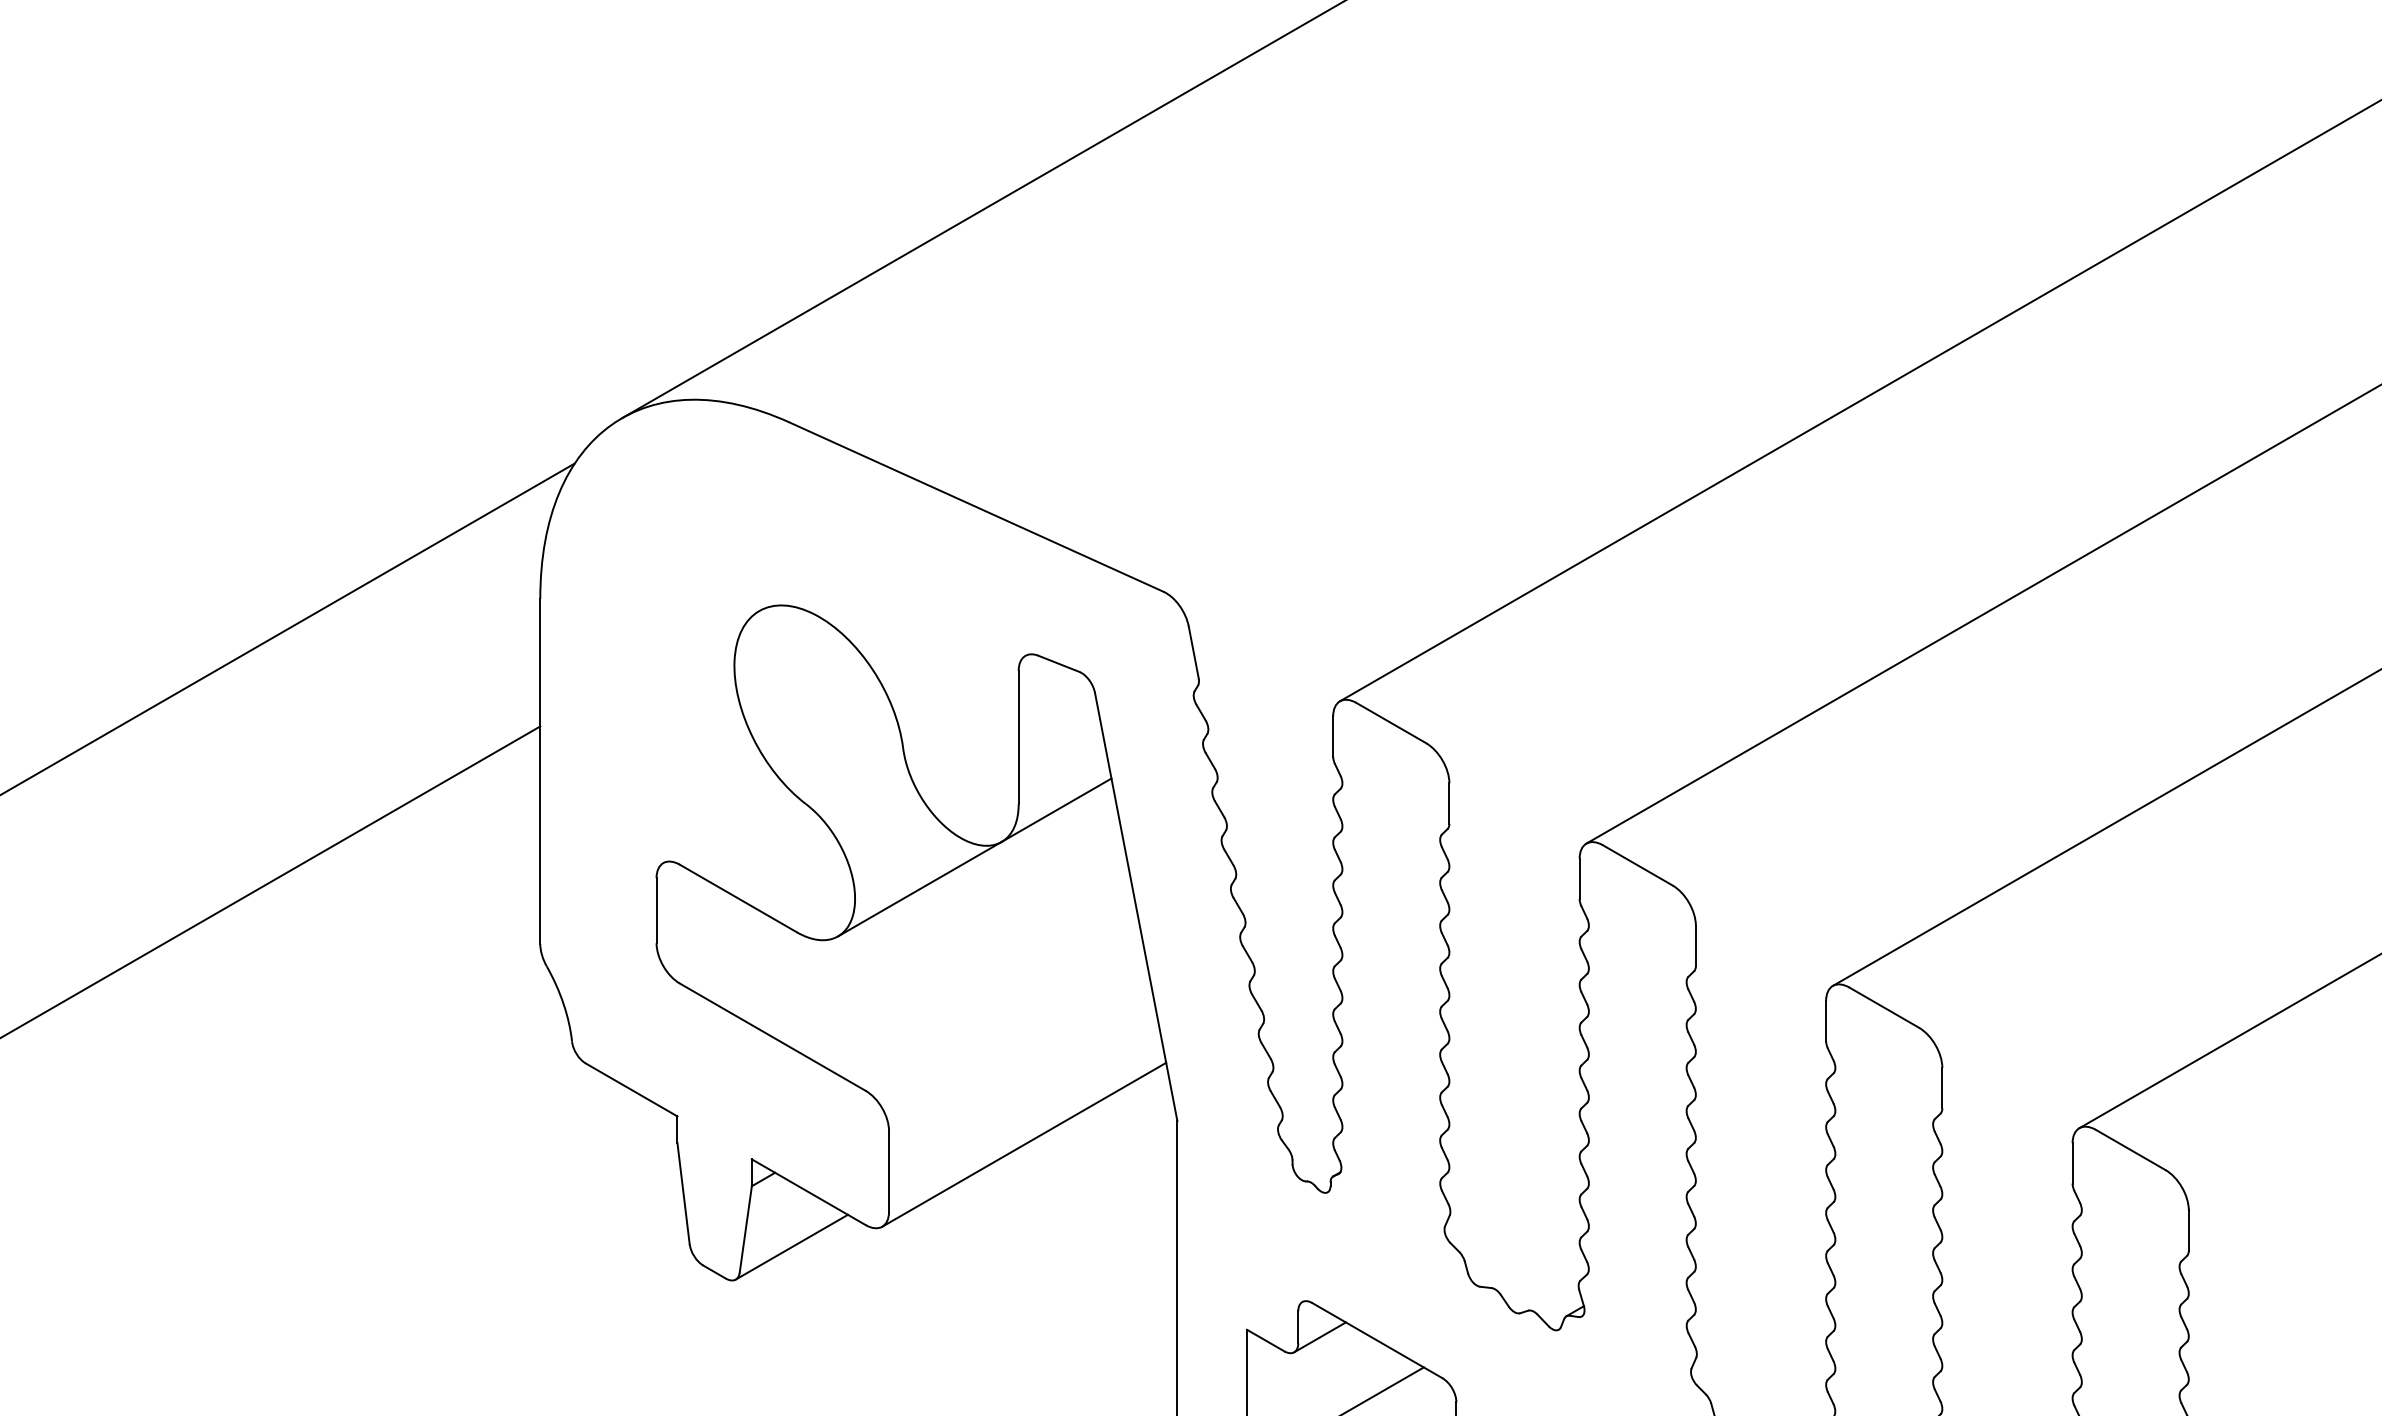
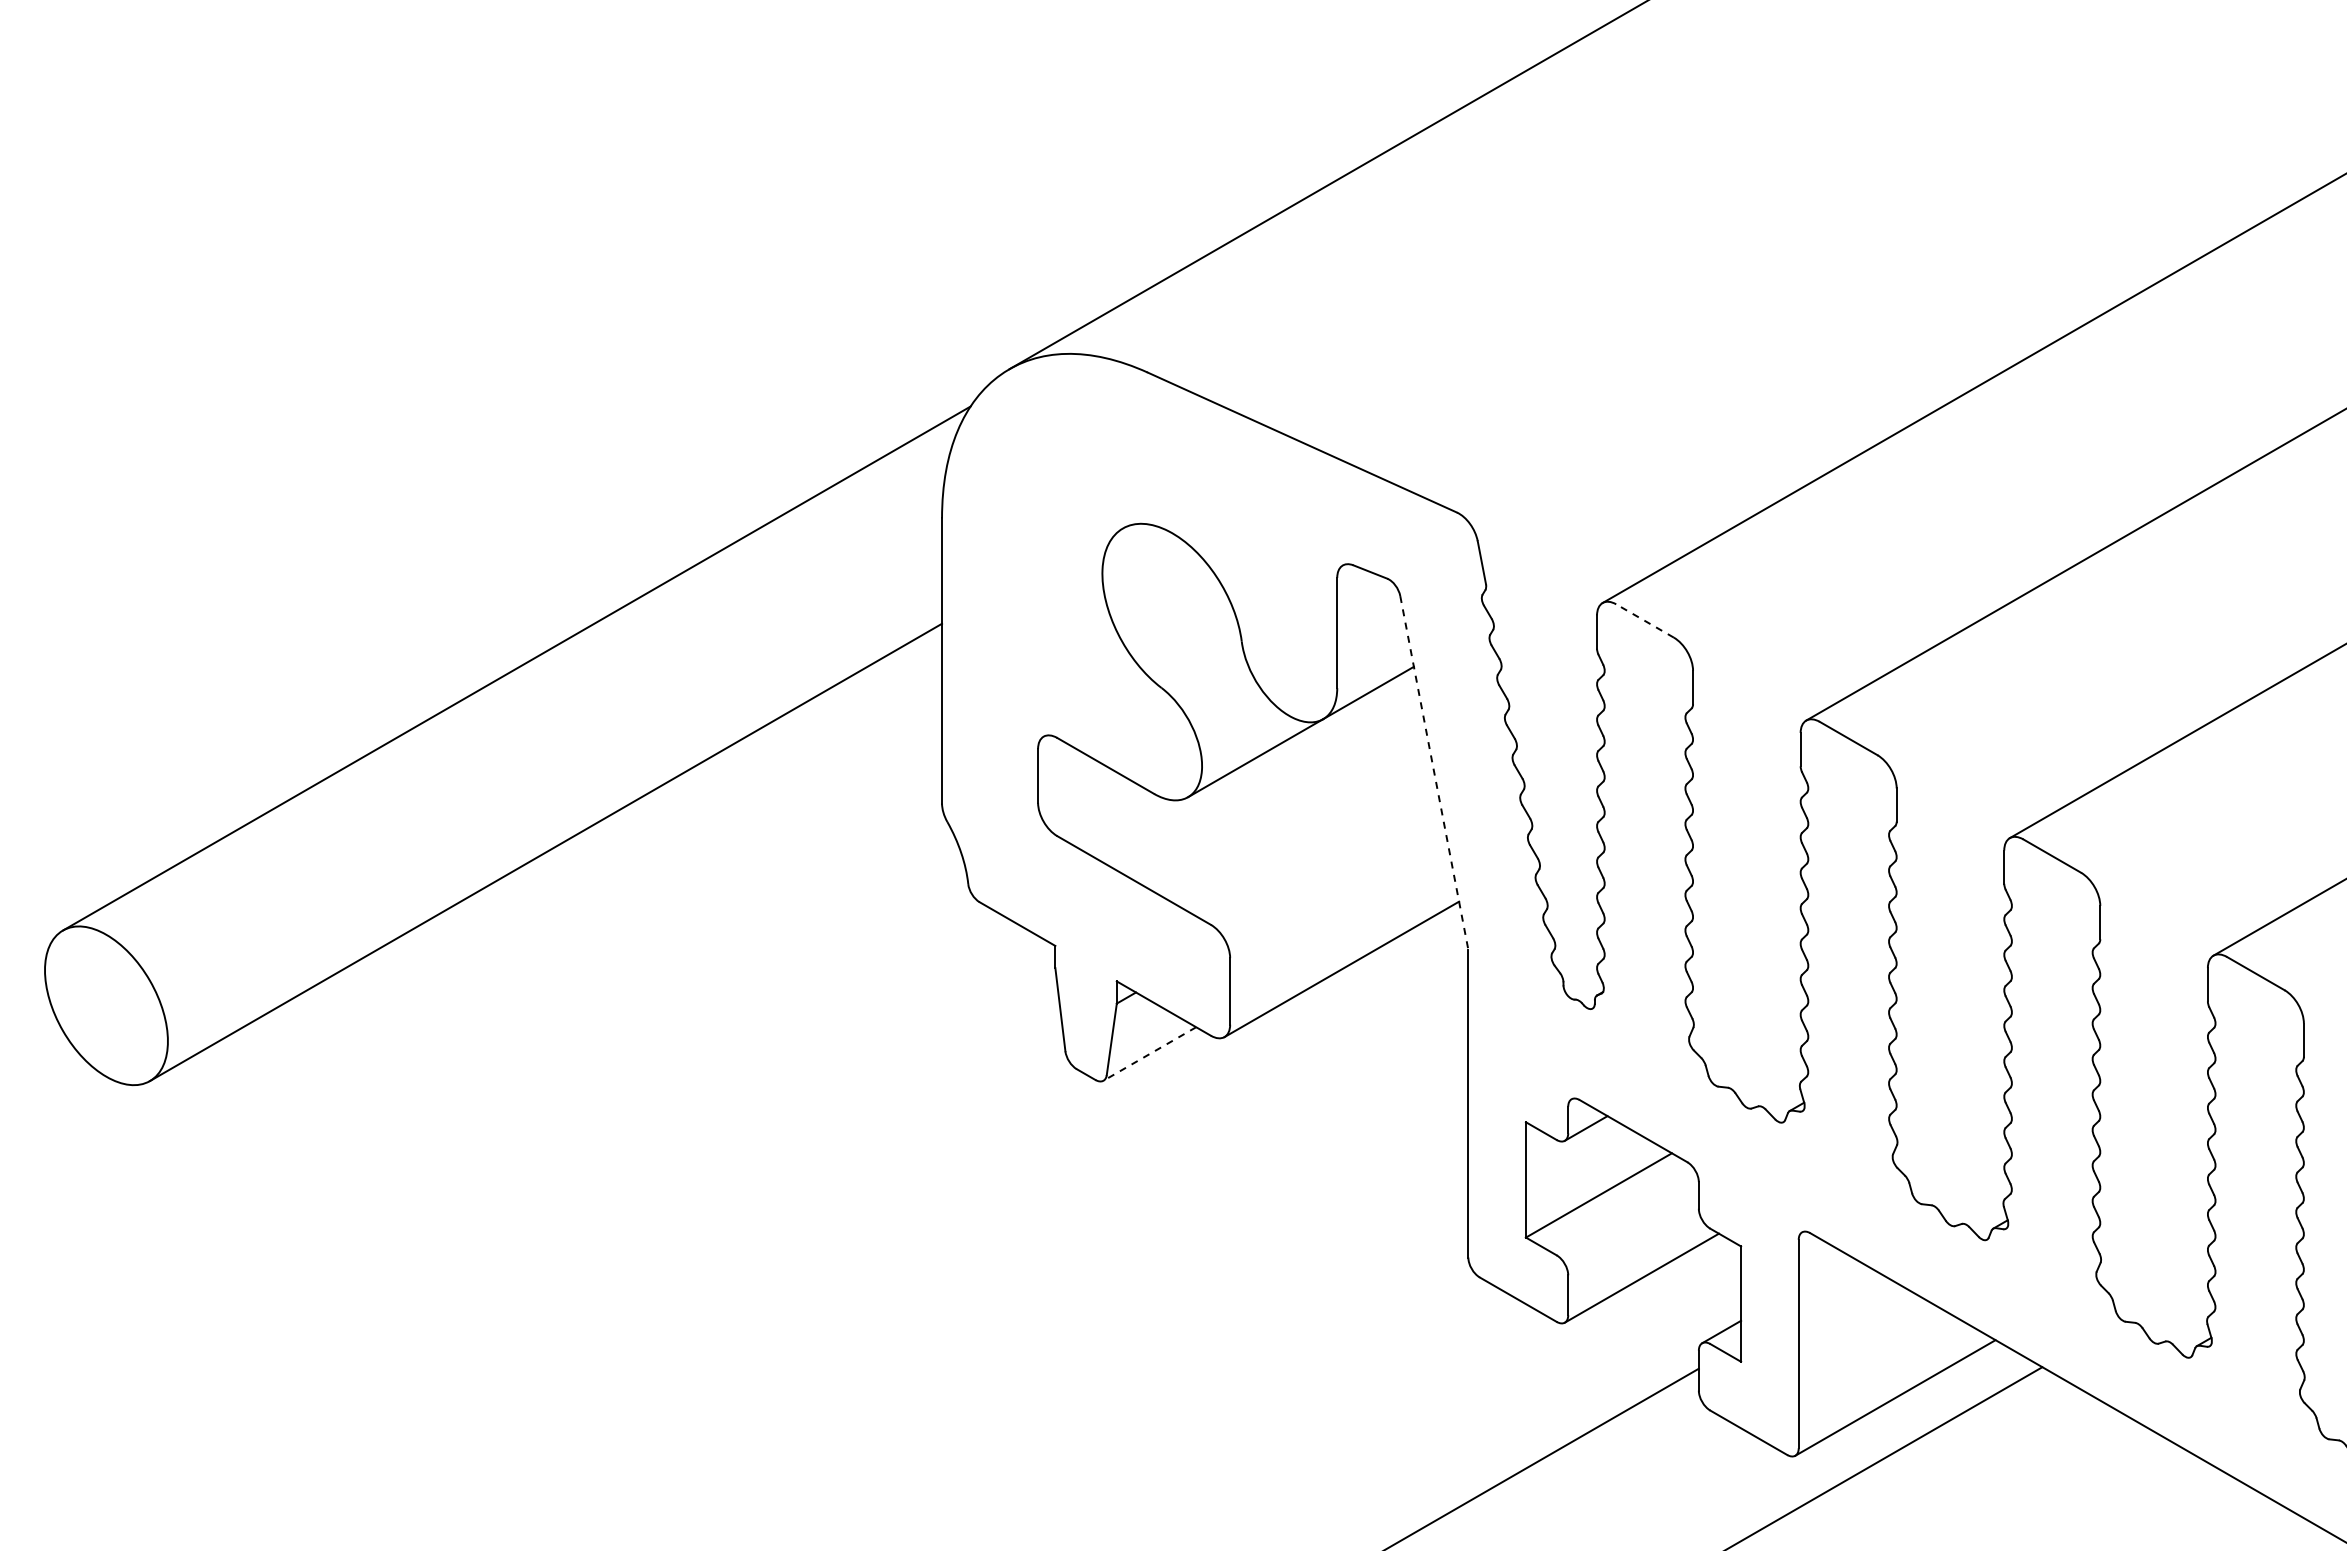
line: (1390, 722) -> (1644, 620), solid -> dashed
line: (1136, 907) -> (1434, 773), solid -> dashed
line: (791, 1246) -> (1149, 1053), solid -> dashed

